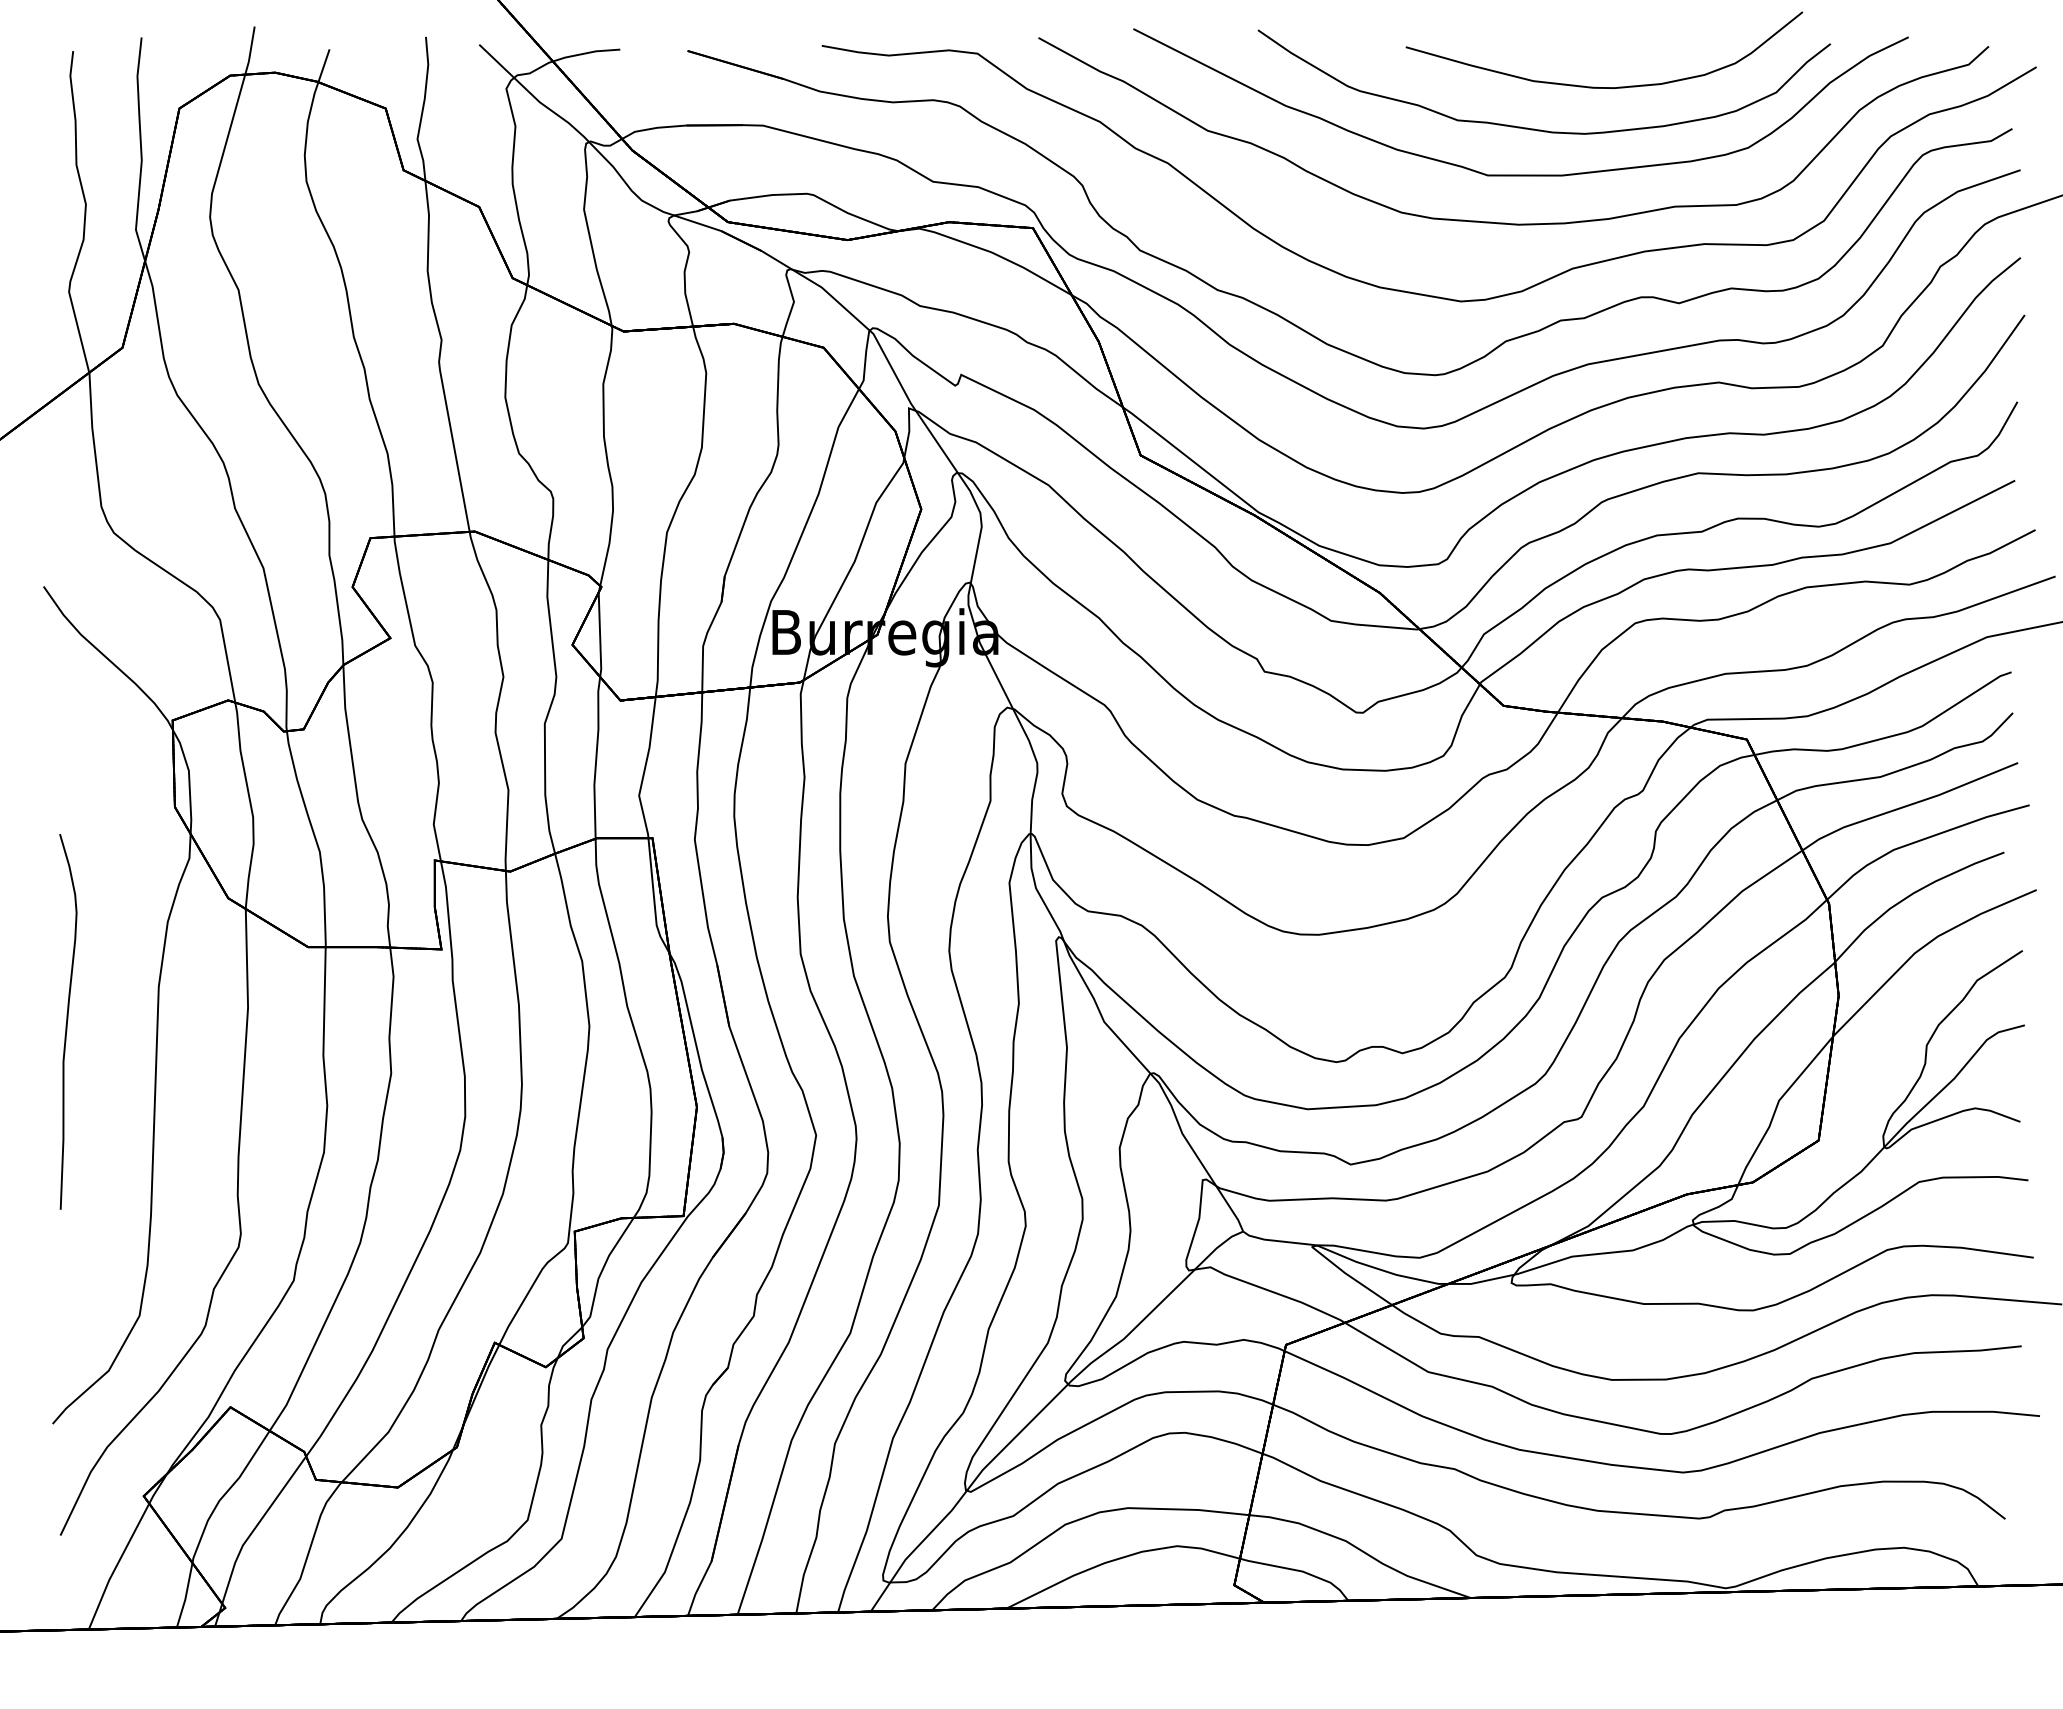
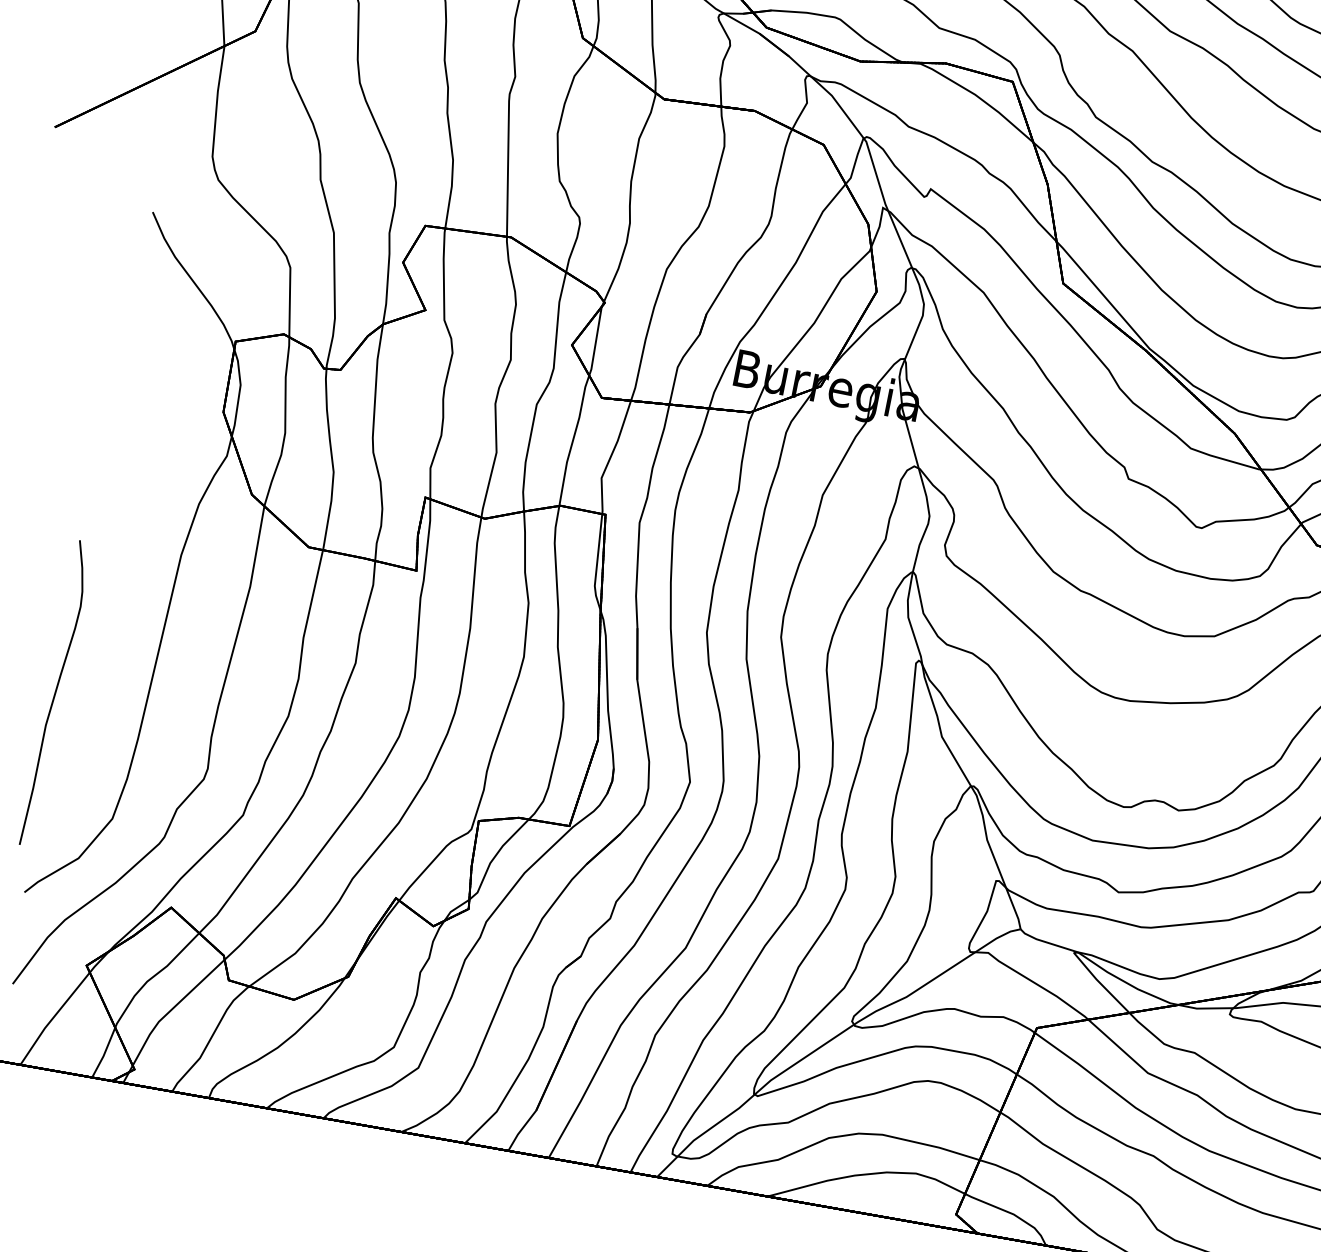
curve: (68, 1020) -> (56, 692), moved

